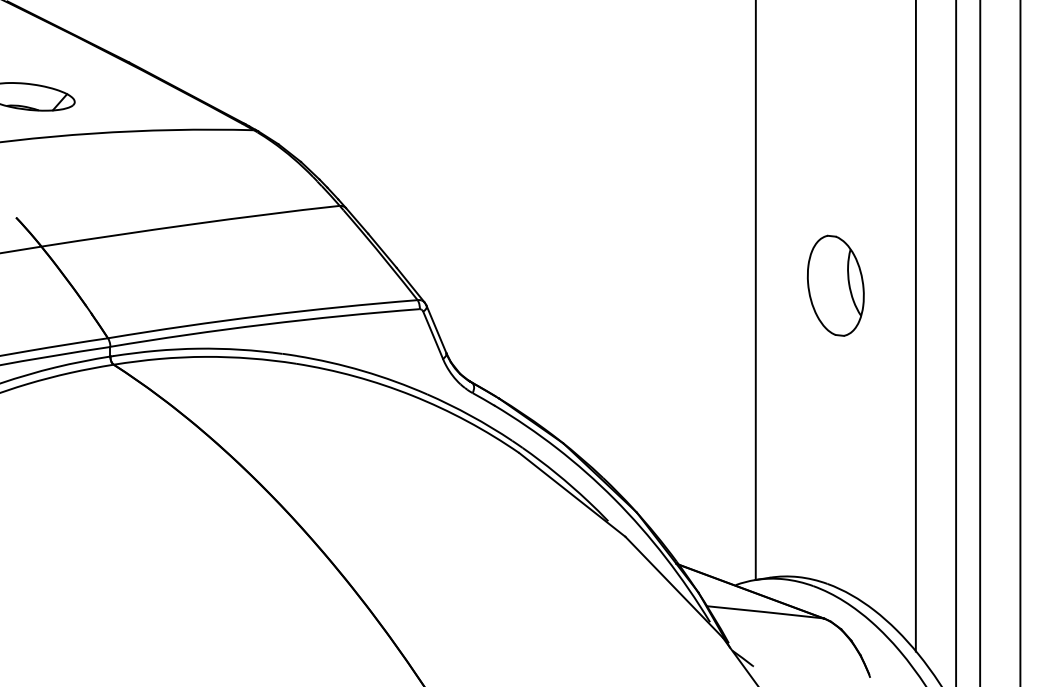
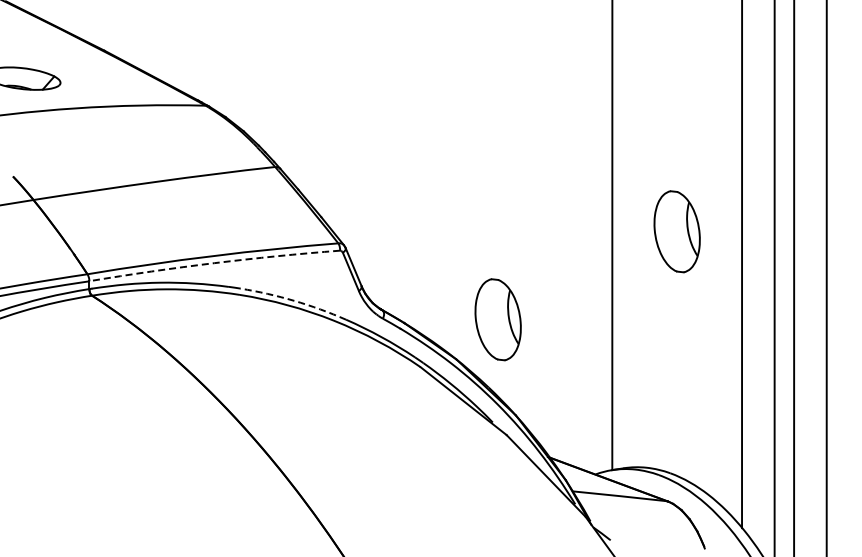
arc: (264, 324) -> (214, 263), solid -> dashed
arc: (363, 370) -> (294, 300), solid -> dashed
part: (614, 394) -> (497, 319), added

